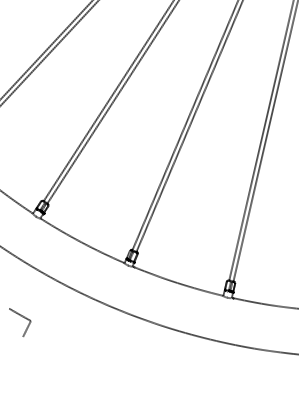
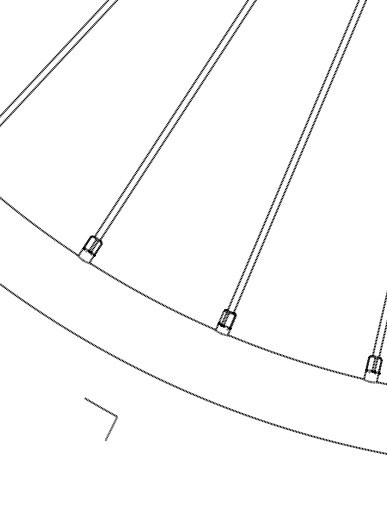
part: (20, 322) -> (101, 419), moved

